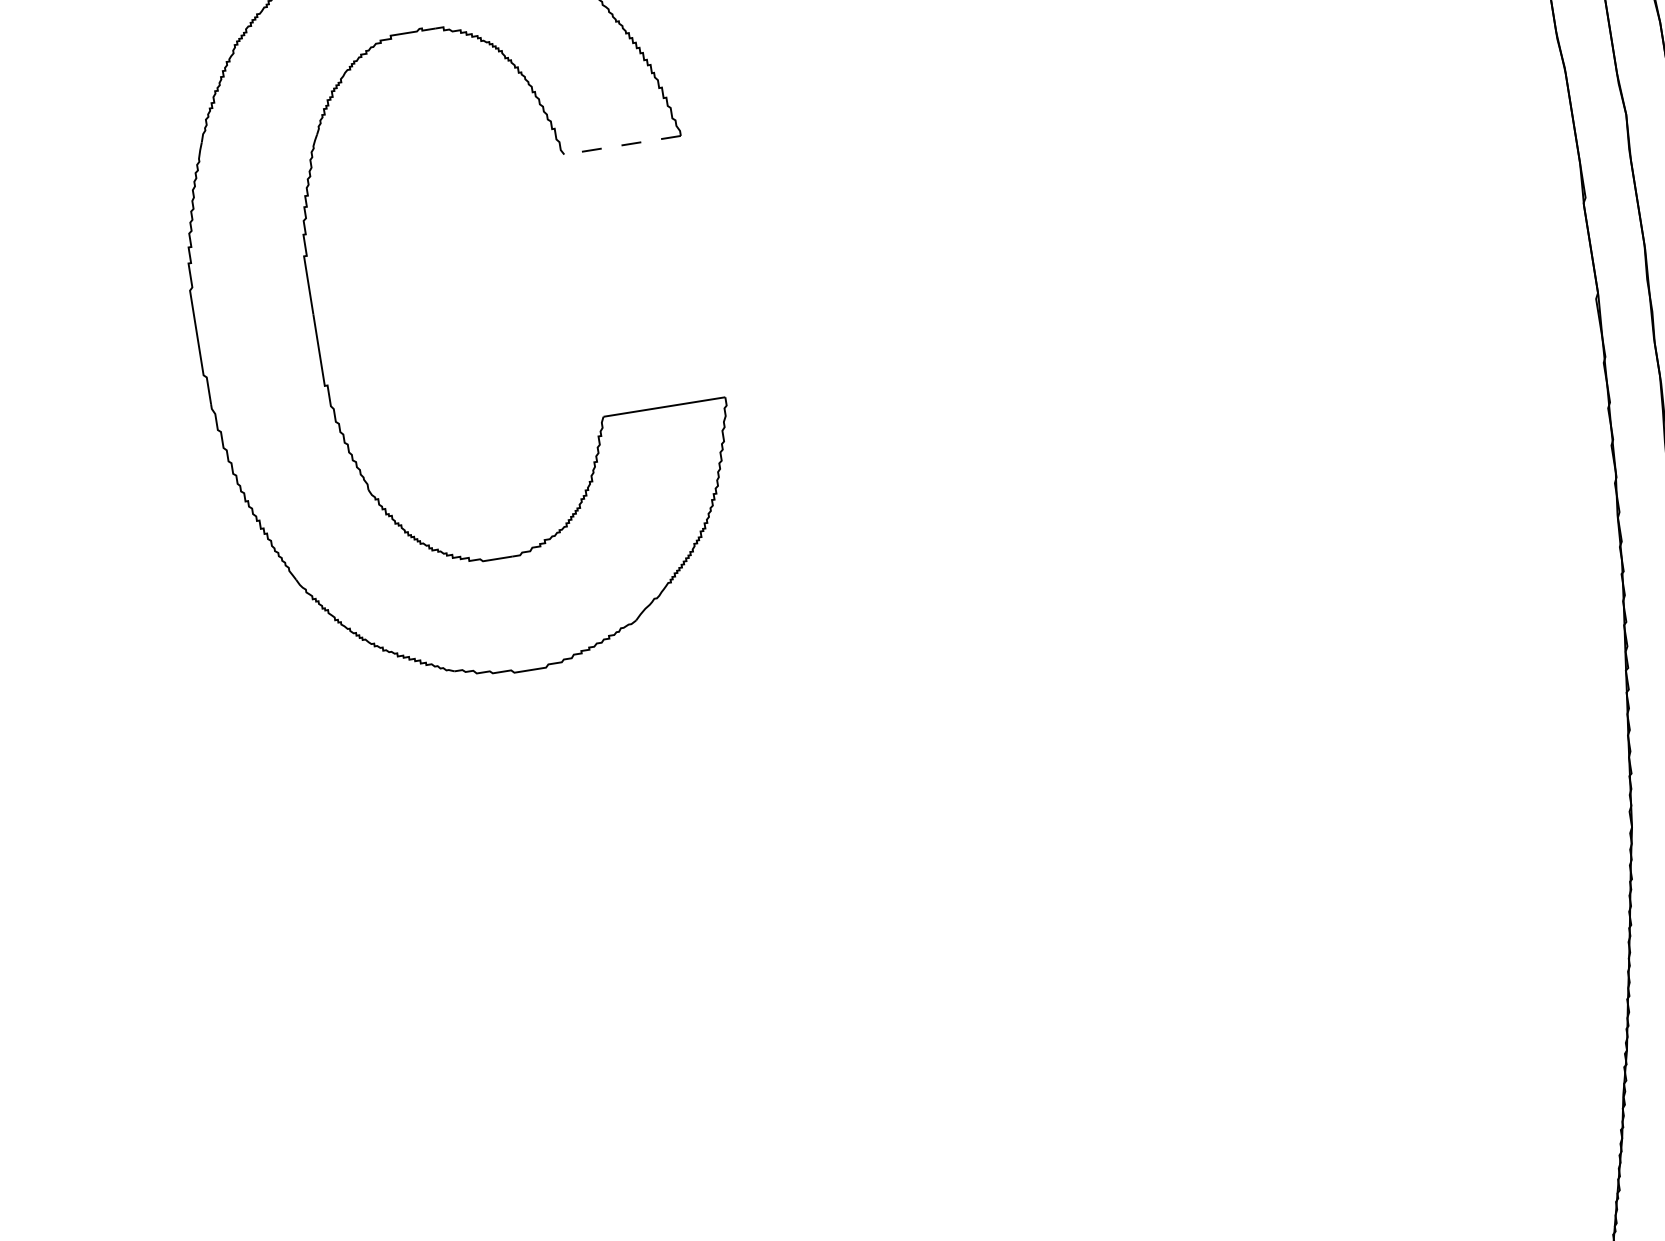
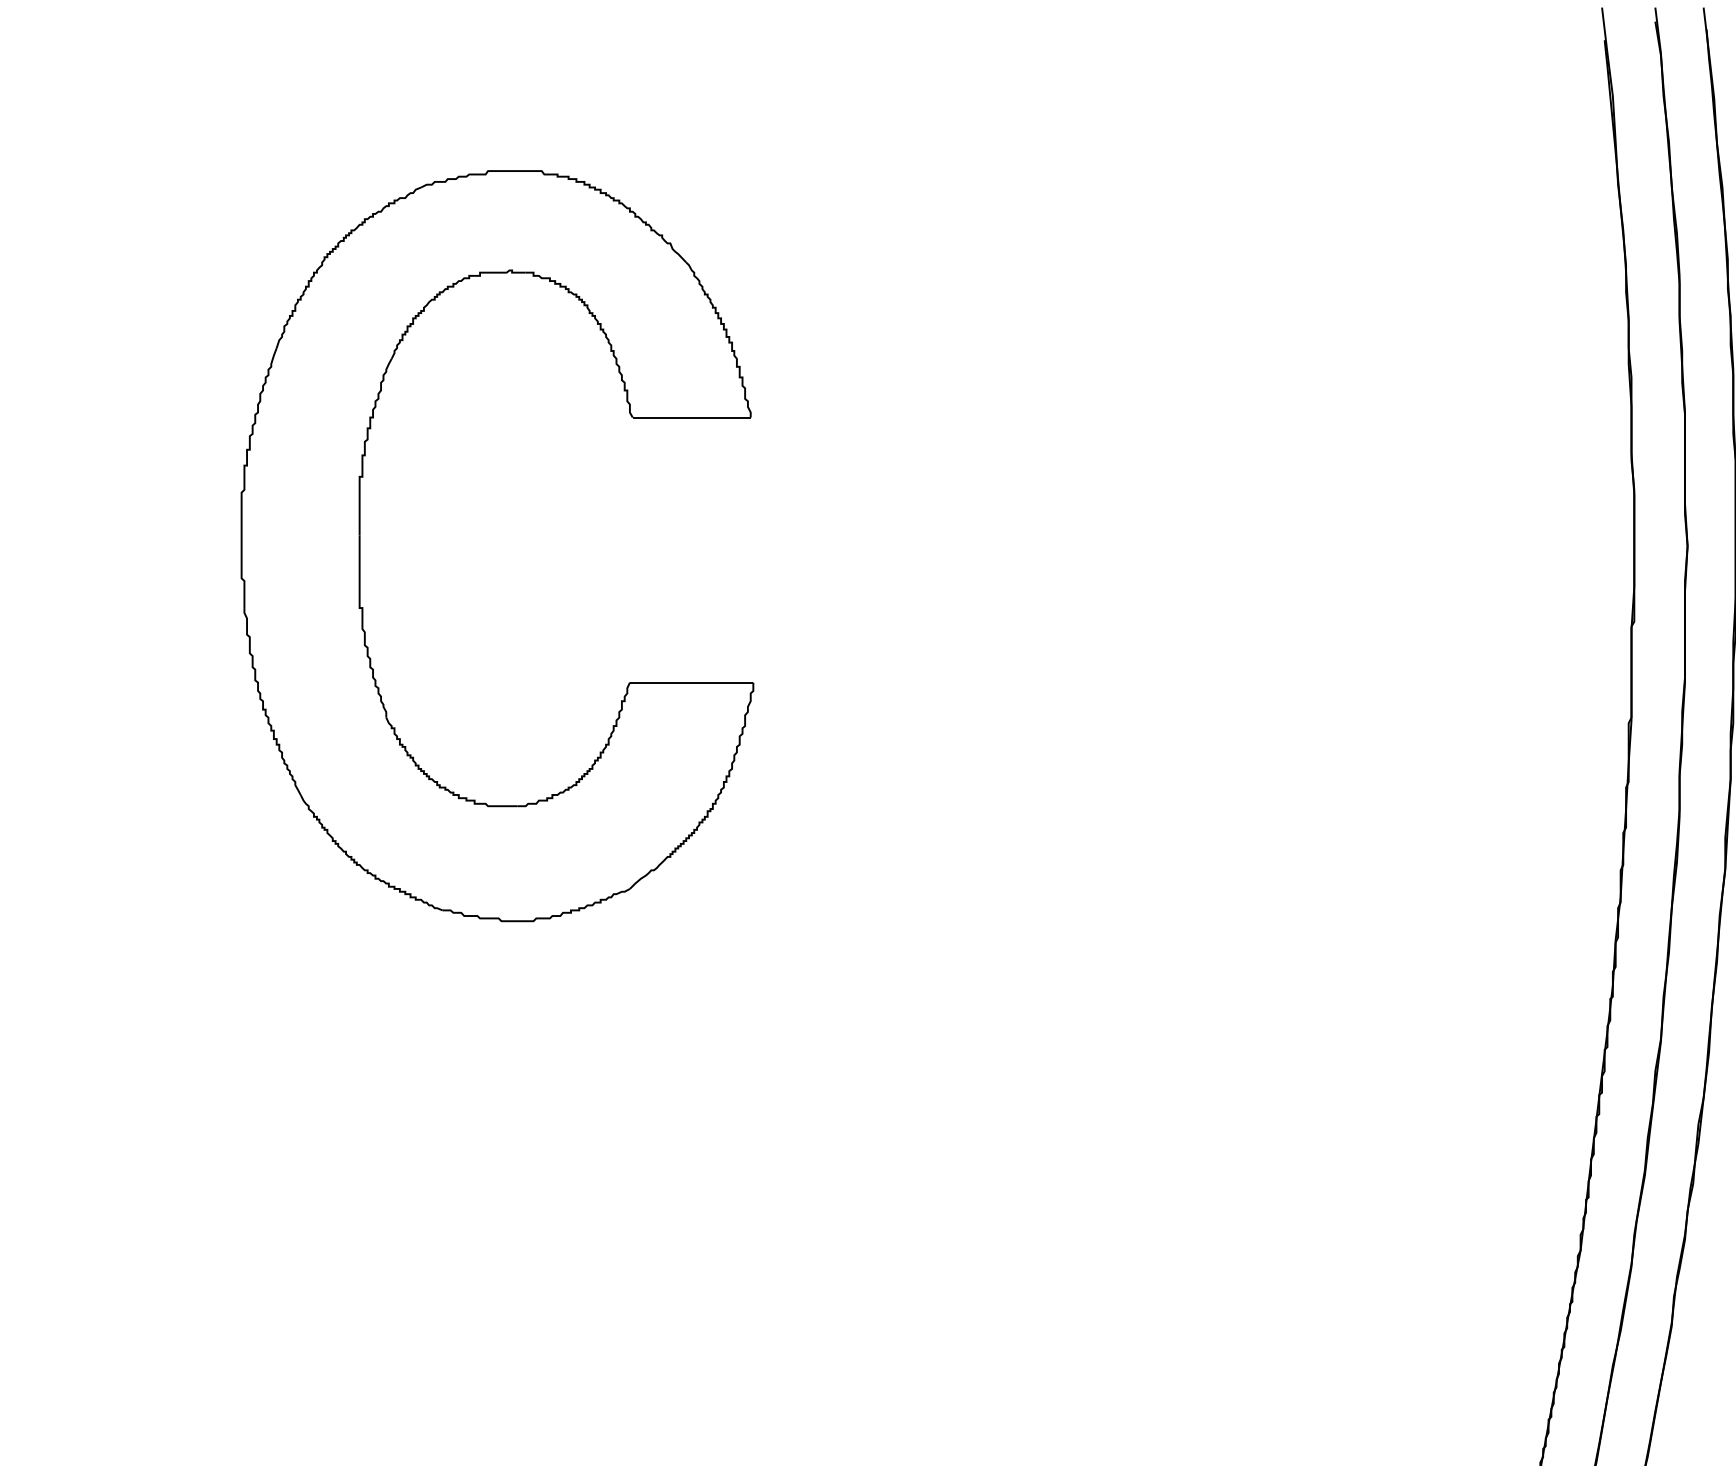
line: (622, 145) -> (691, 417), dashed -> solid

